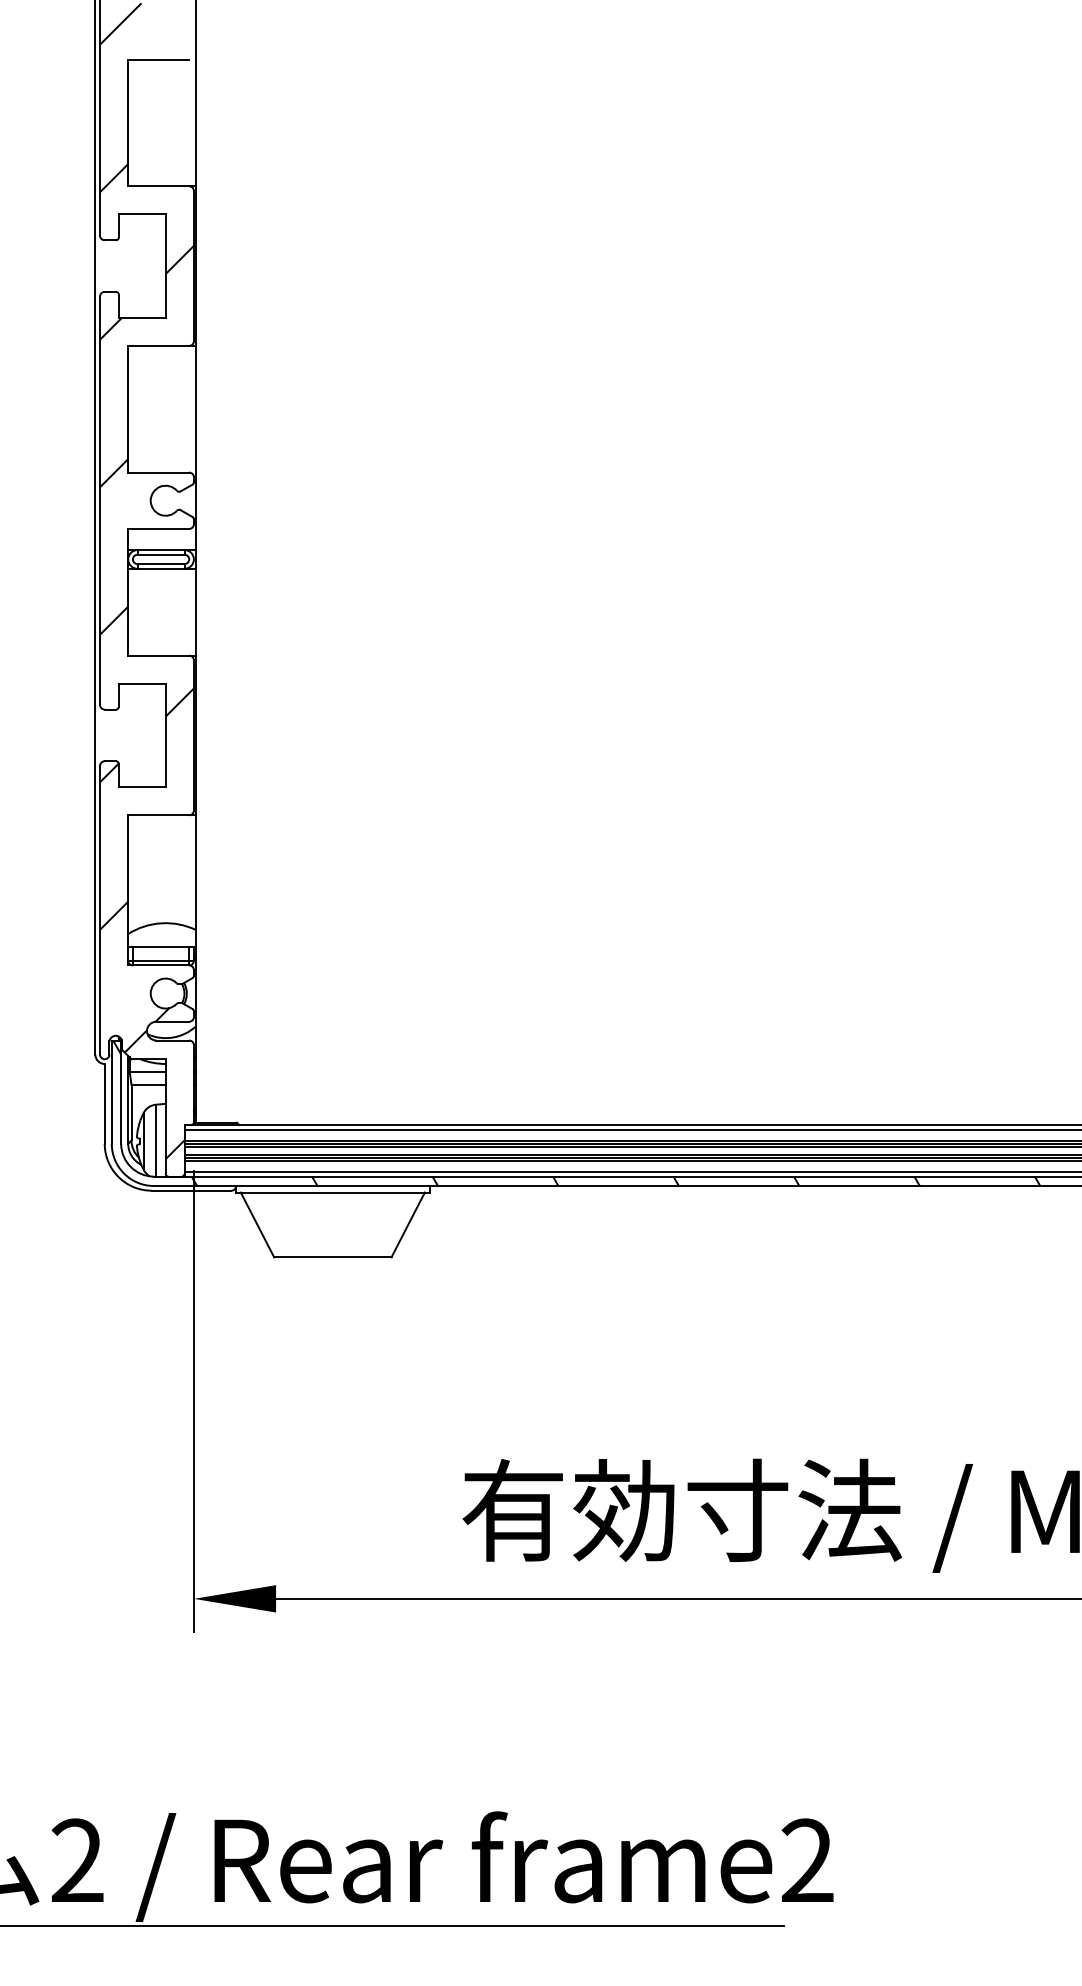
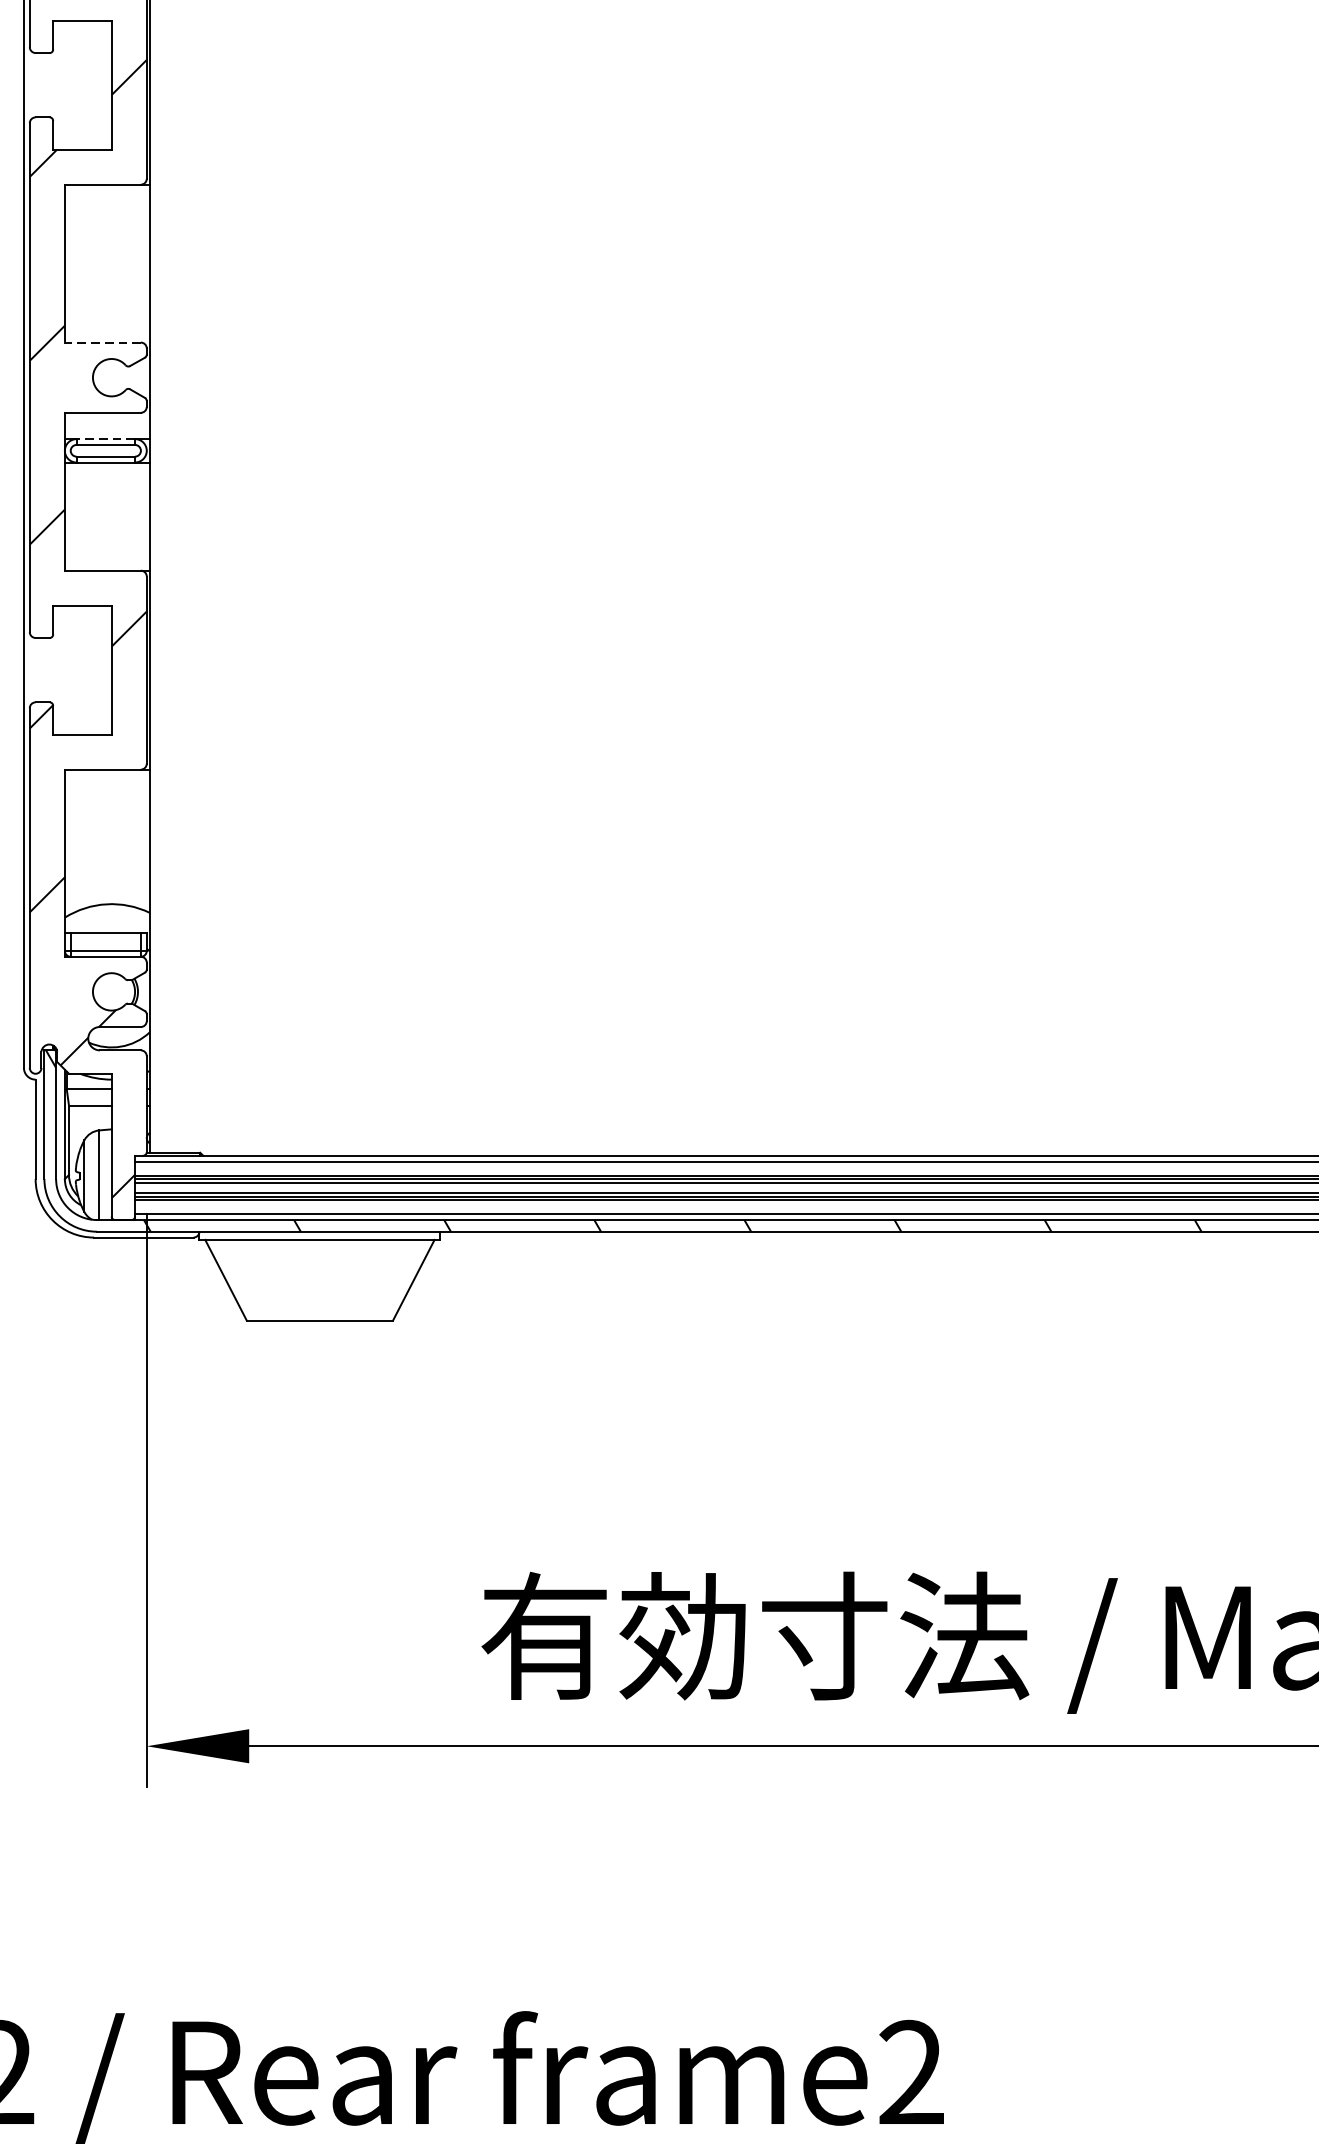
line: (158, 472) -> (102, 342), solid -> dashed
line: (160, 550) -> (105, 439), solid -> dashed

